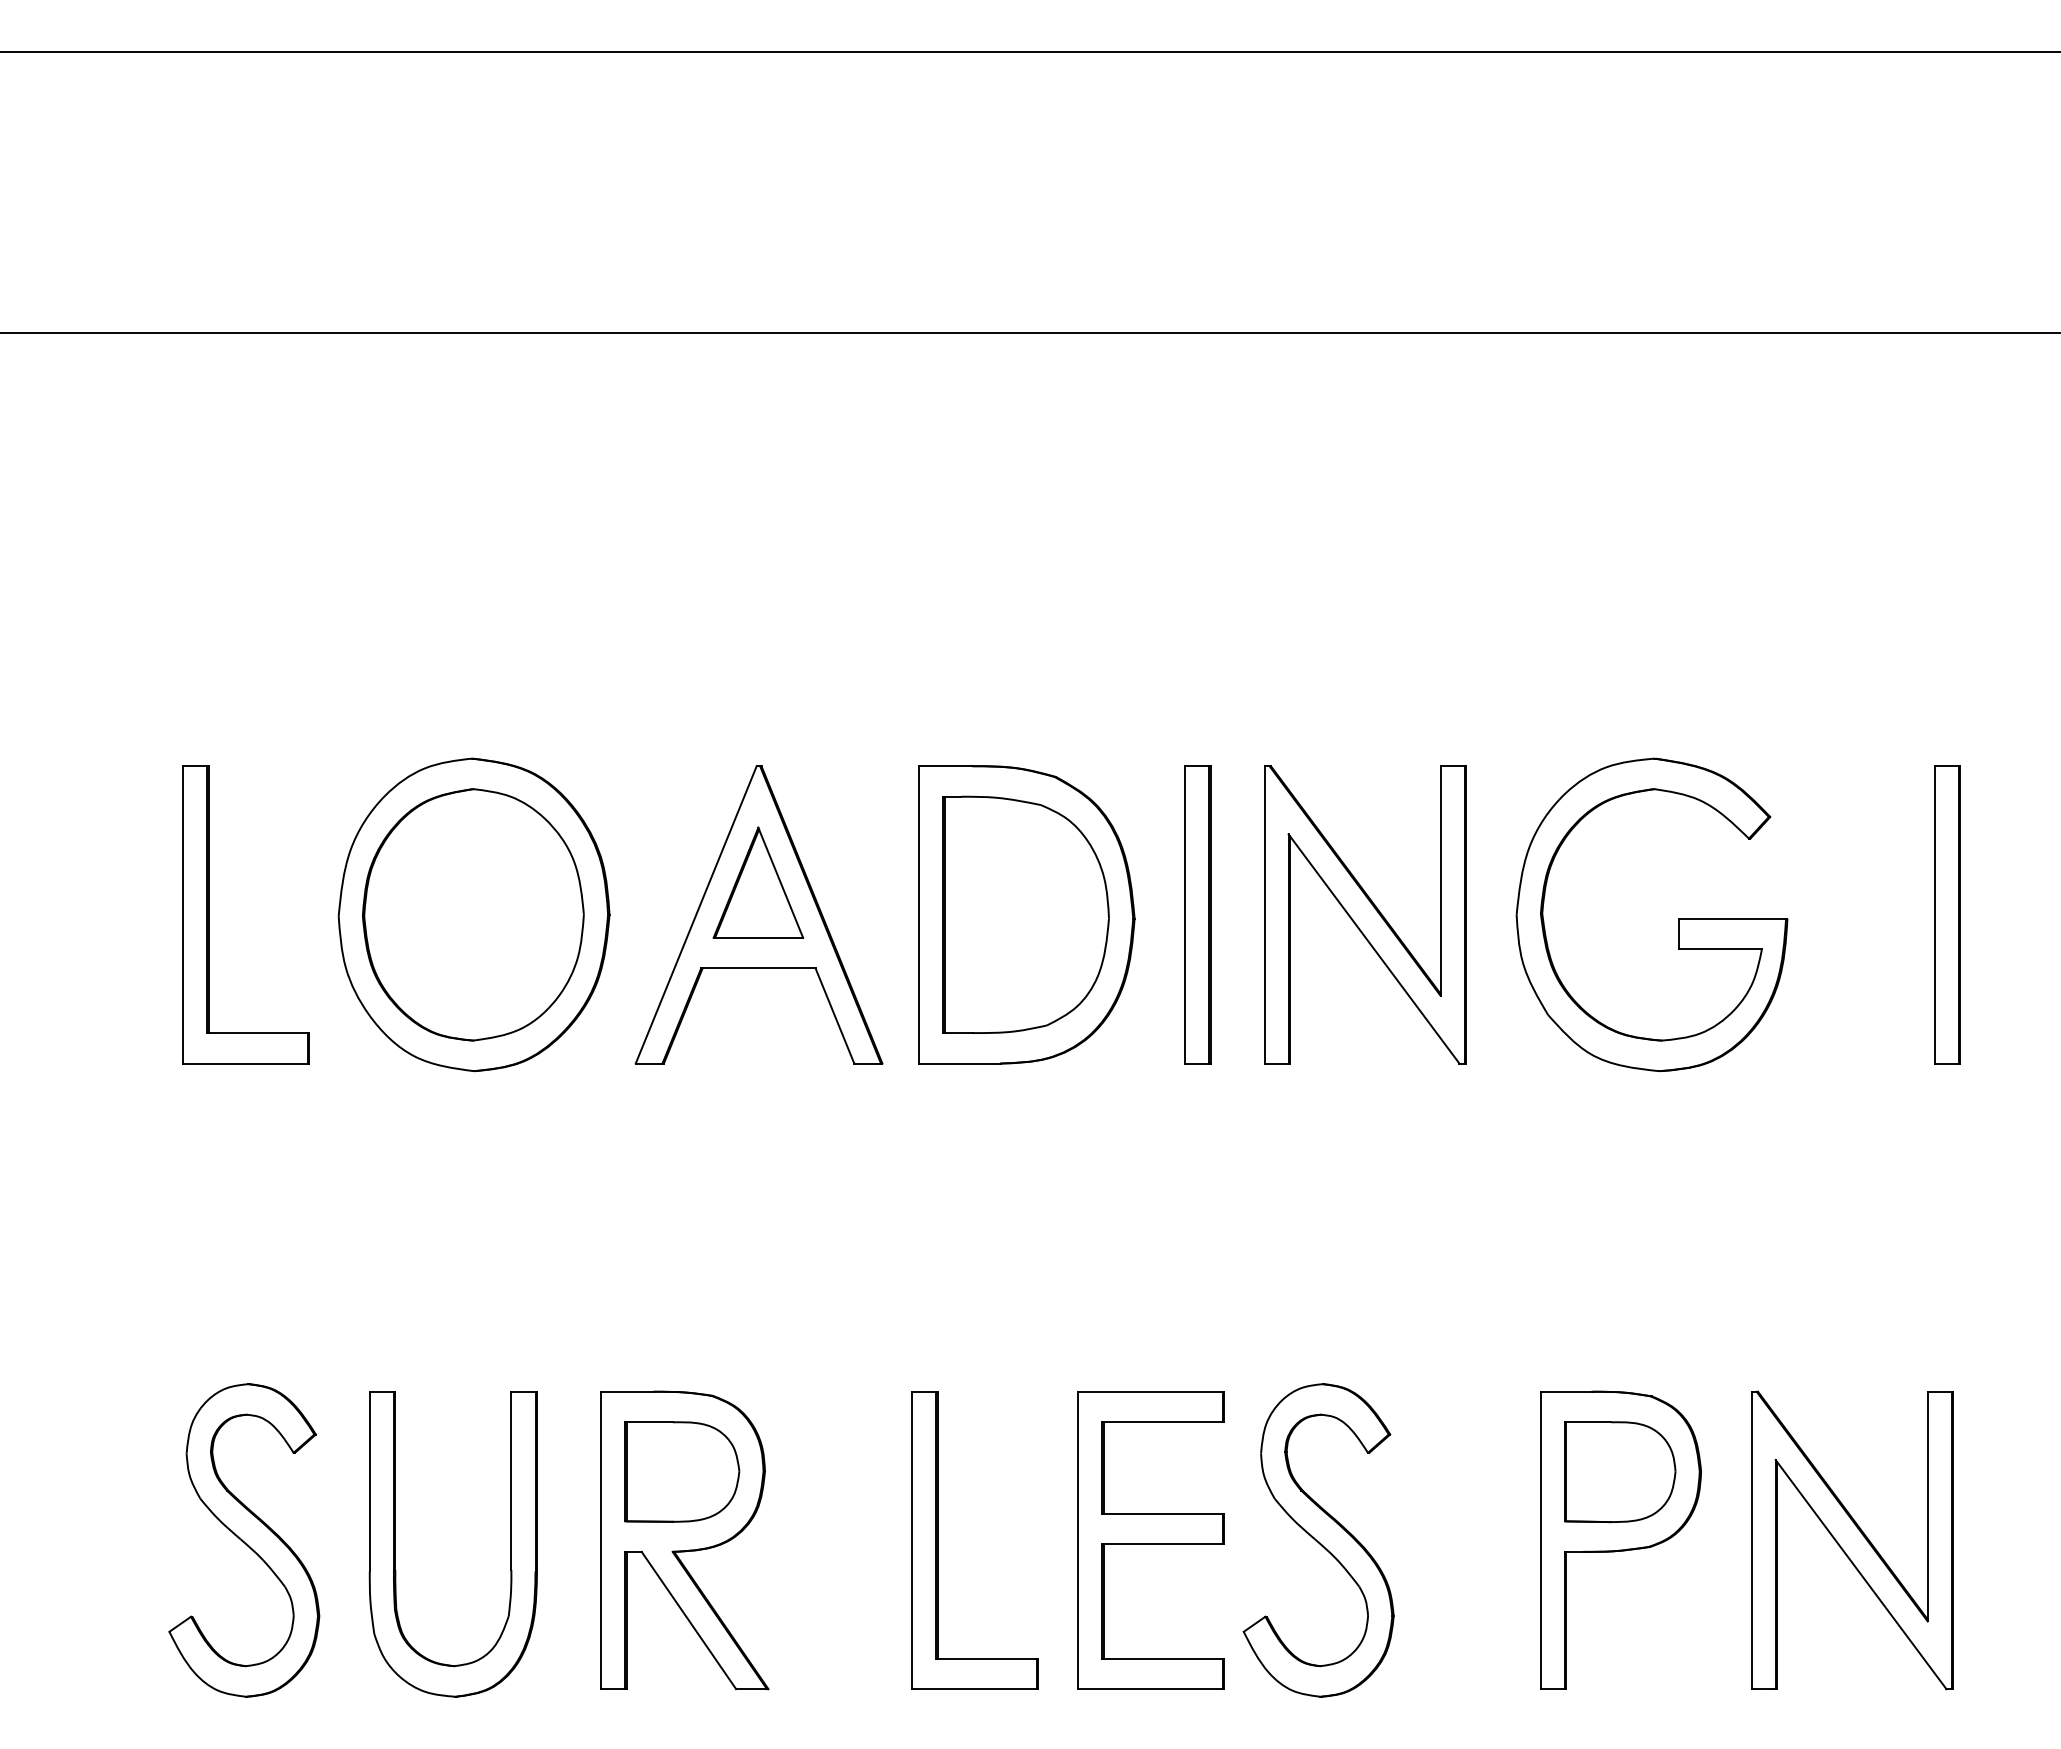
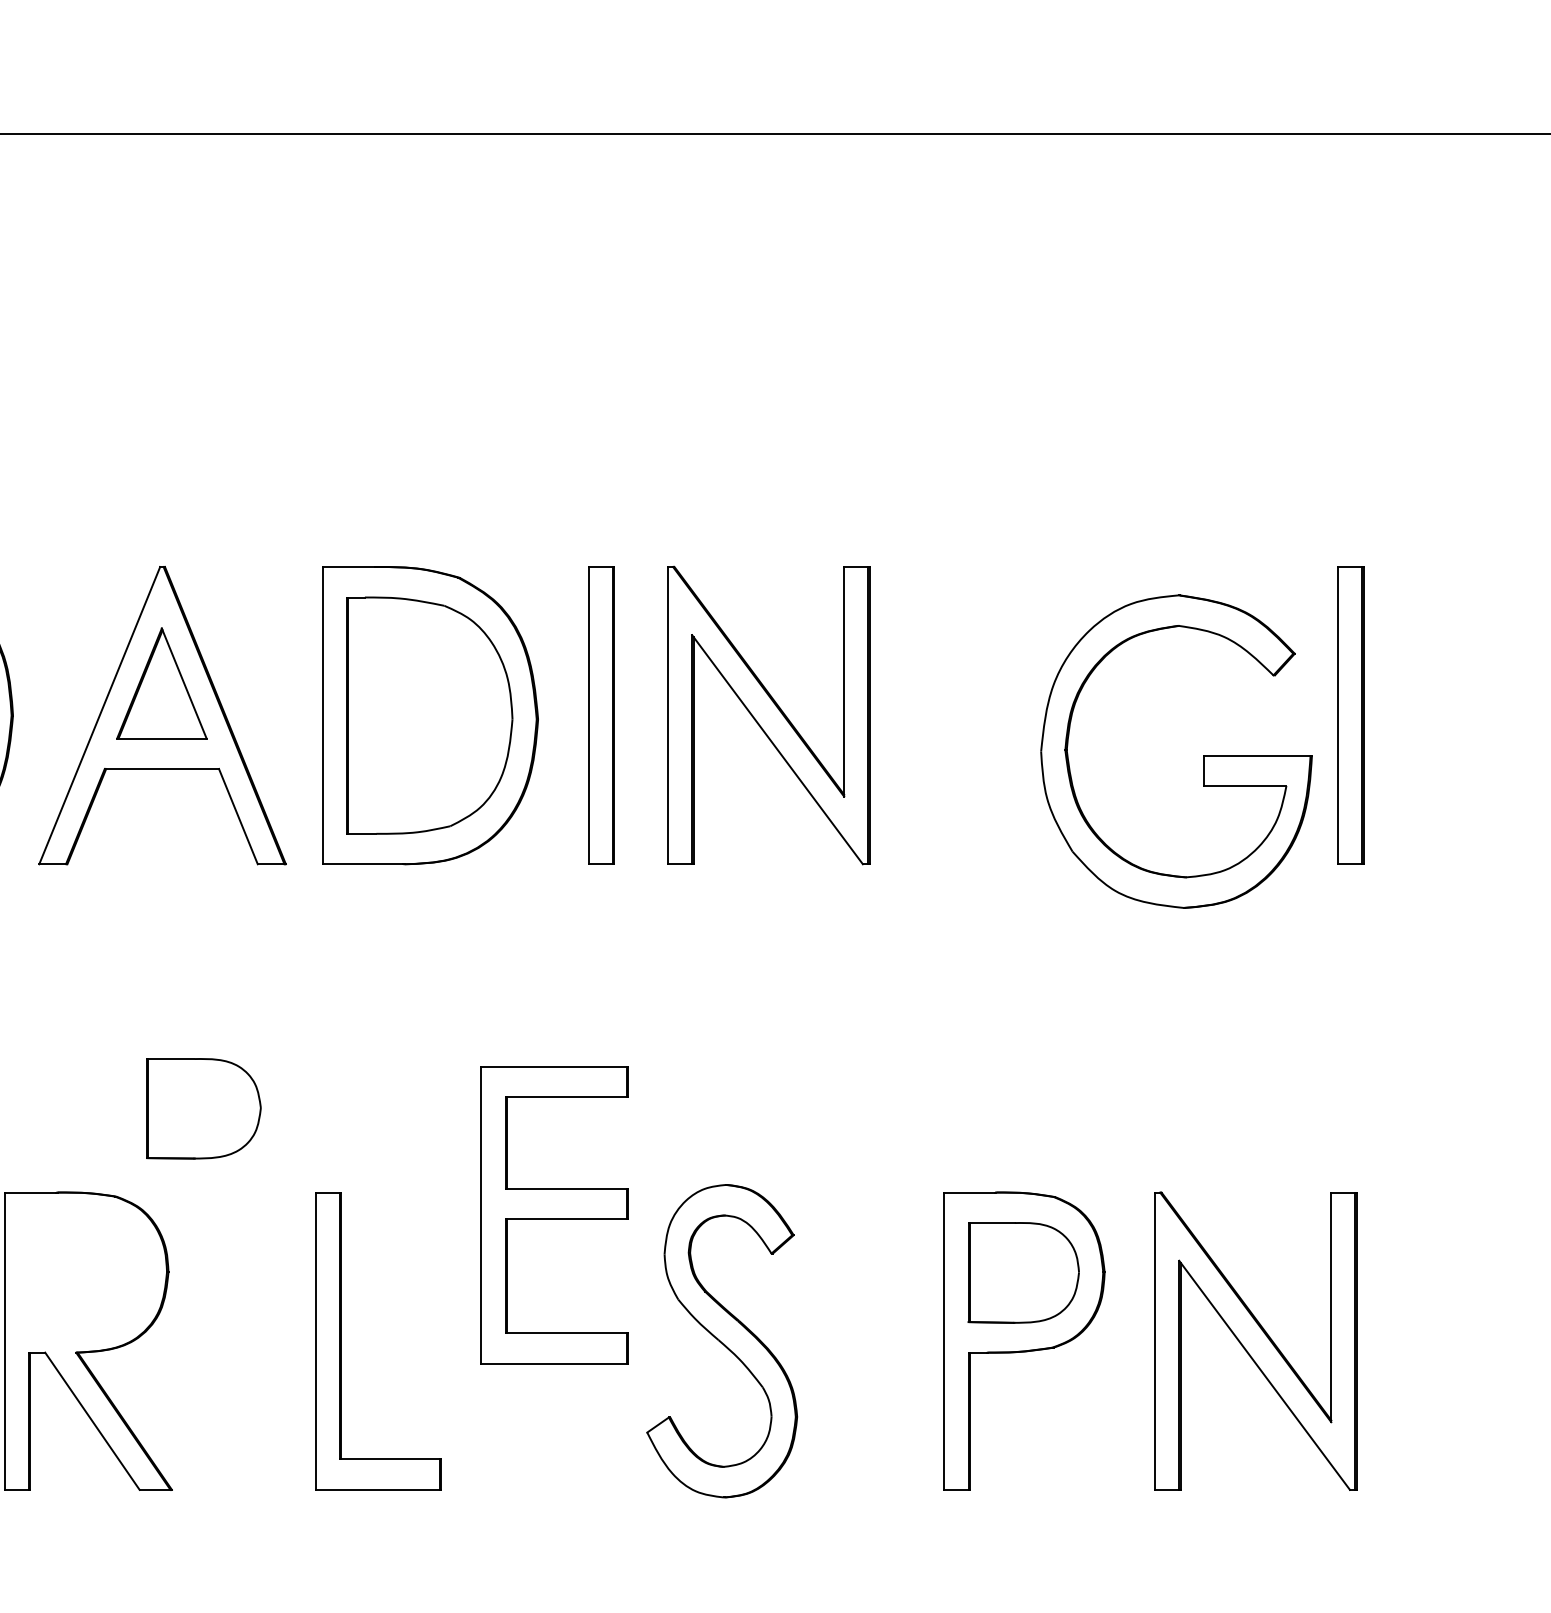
part: (1678, 918) -> (1203, 755), moved
part: (682, 1471) -> (204, 1108), moved
part: (1150, 1540) -> (554, 1215), moved

